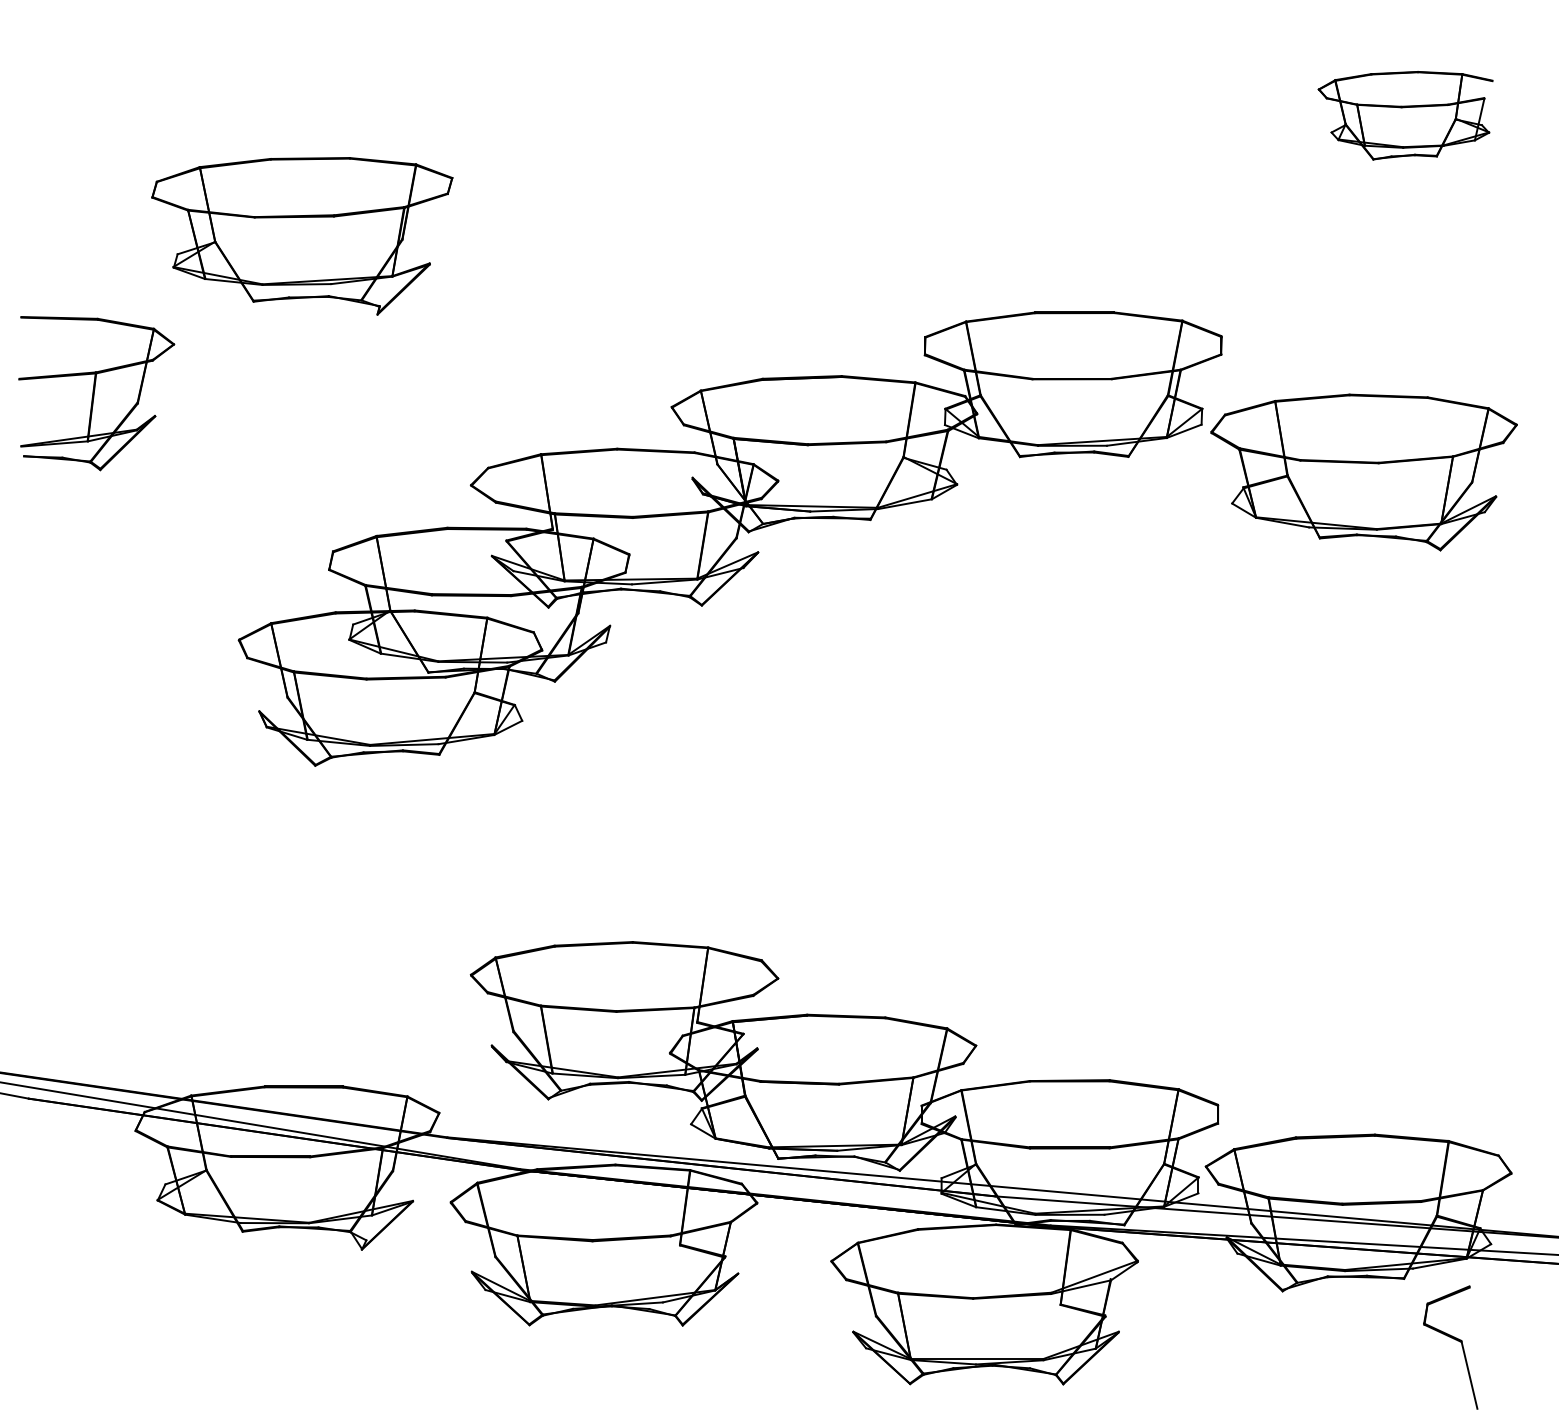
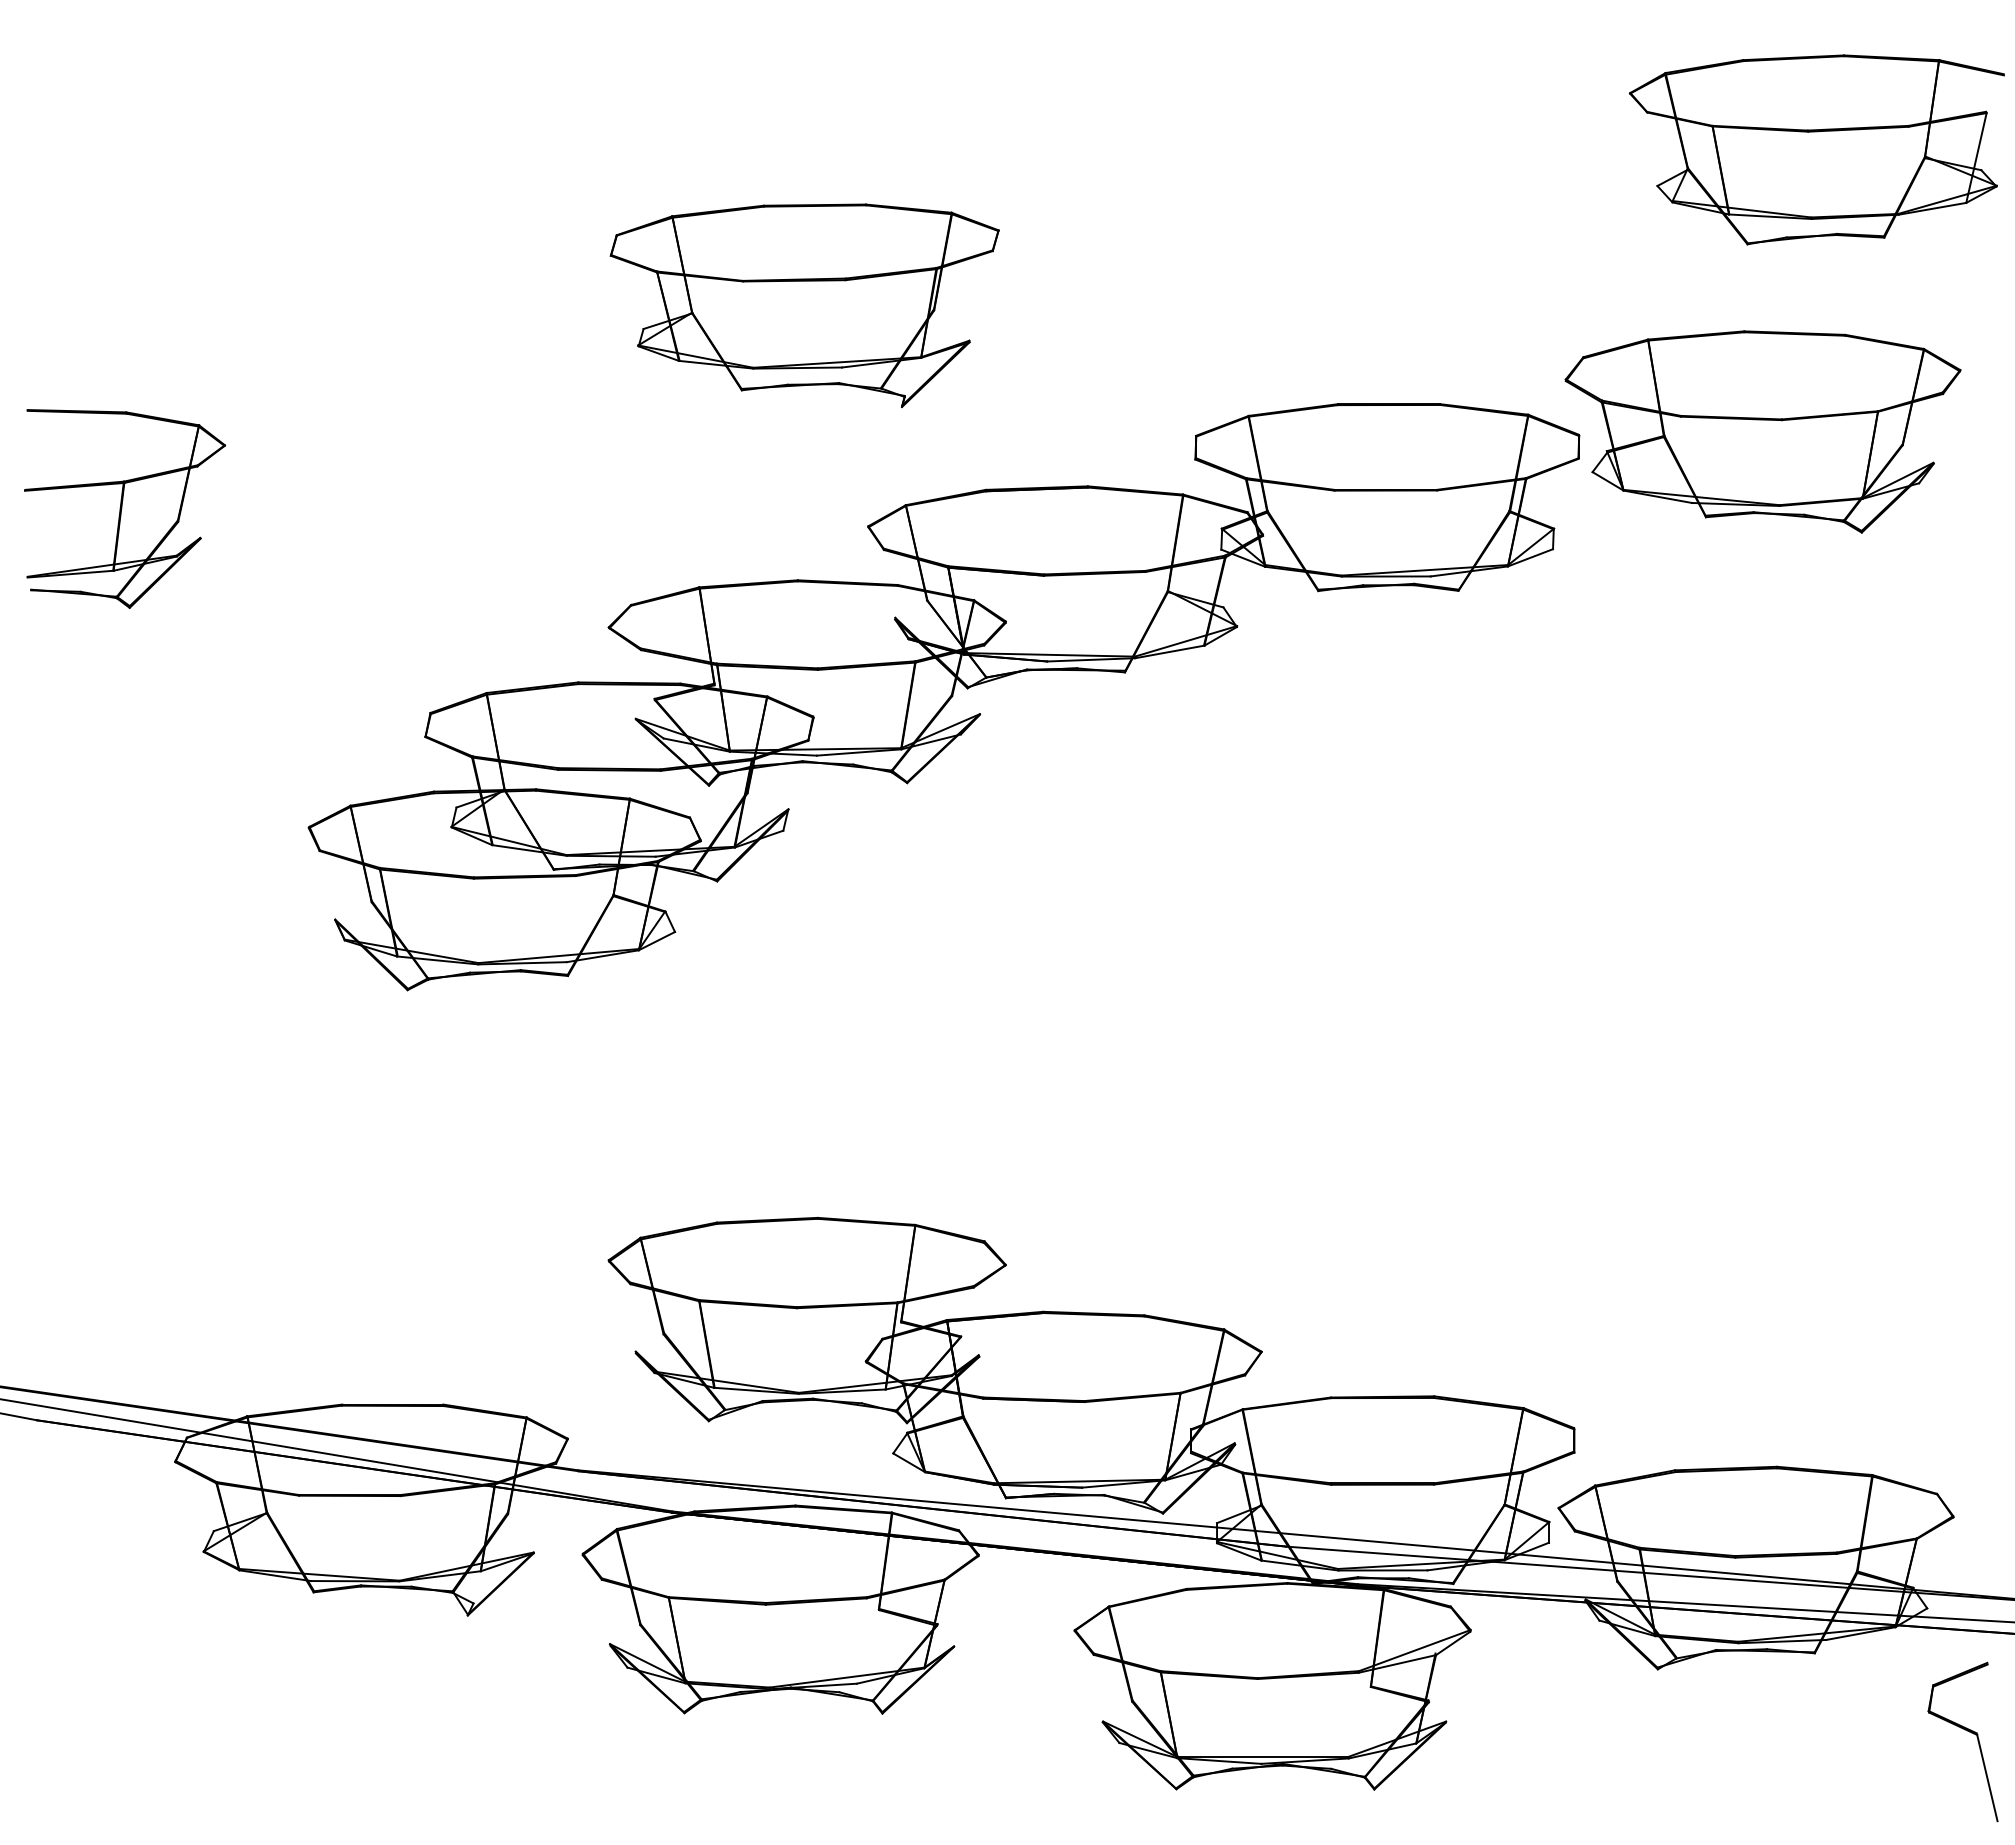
part: (1405, 115) -> (1816, 149), size x1.67
part: (302, 236) -> (804, 305), moved
part: (1363, 472) -> (1762, 431), moved
part: (1454, 1339) -> (1967, 1731), moved

